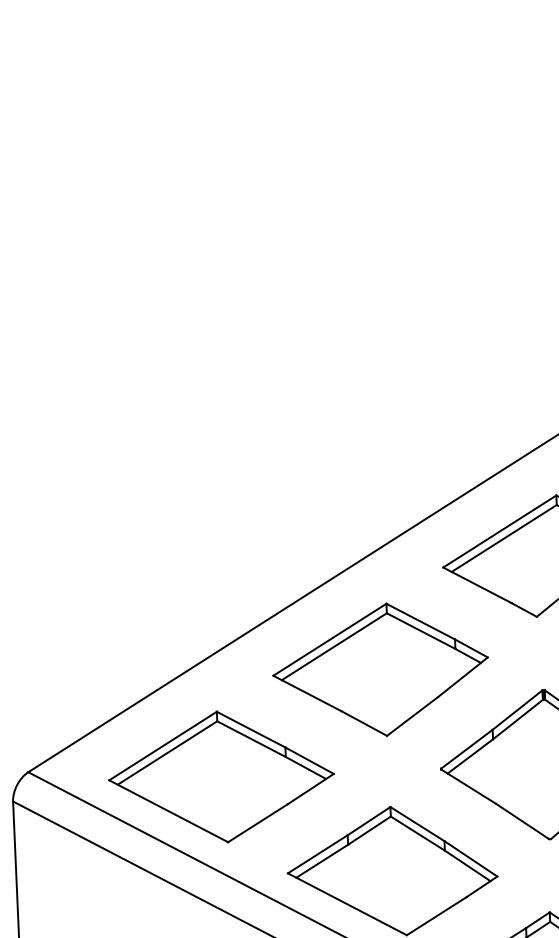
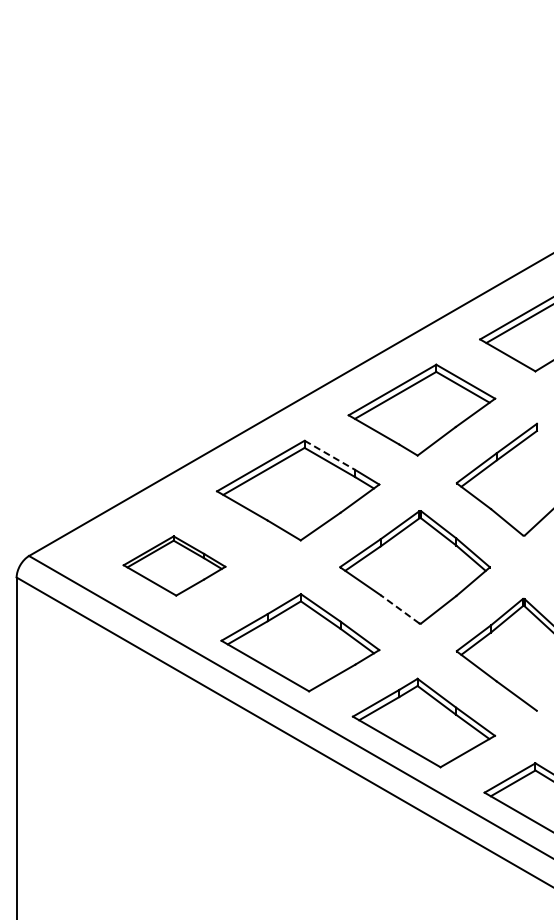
line: (421, 621) -> (330, 455), solid -> dashed
part: (221, 776) -> (174, 565), size x0.6
line: (523, 821) -> (400, 609), solid -> dashed

